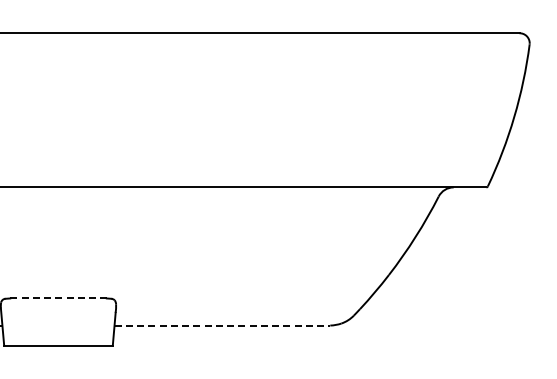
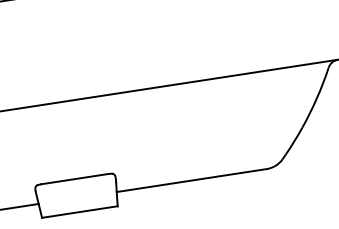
line: (59, 298) -> (75, 179), dashed -> solid
line: (222, 325) -> (191, 180), dashed -> solid

